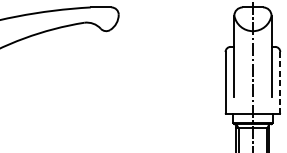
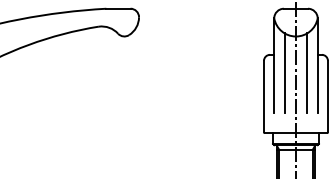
line: (243, 62) -> (284, 73), added
line: (262, 62) -> (307, 73), added
line: (279, 82) -> (327, 96), dashed -> solid

